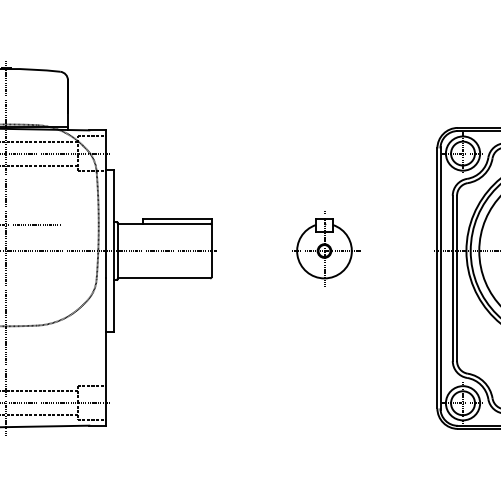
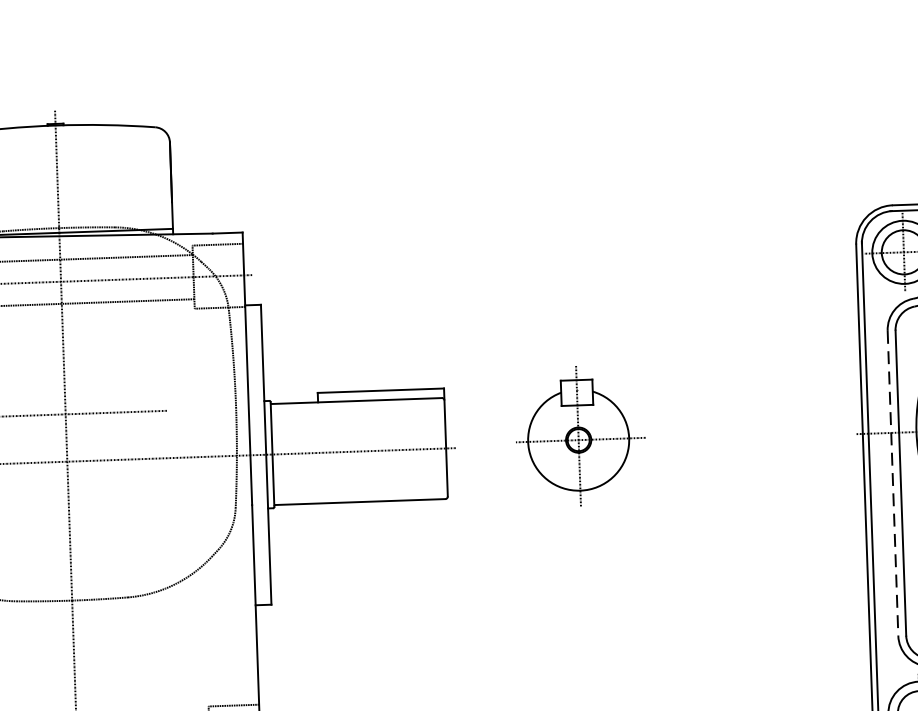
part: (326, 248) -> (582, 435), moved
line: (452, 278) -> (892, 483), solid -> dashed

